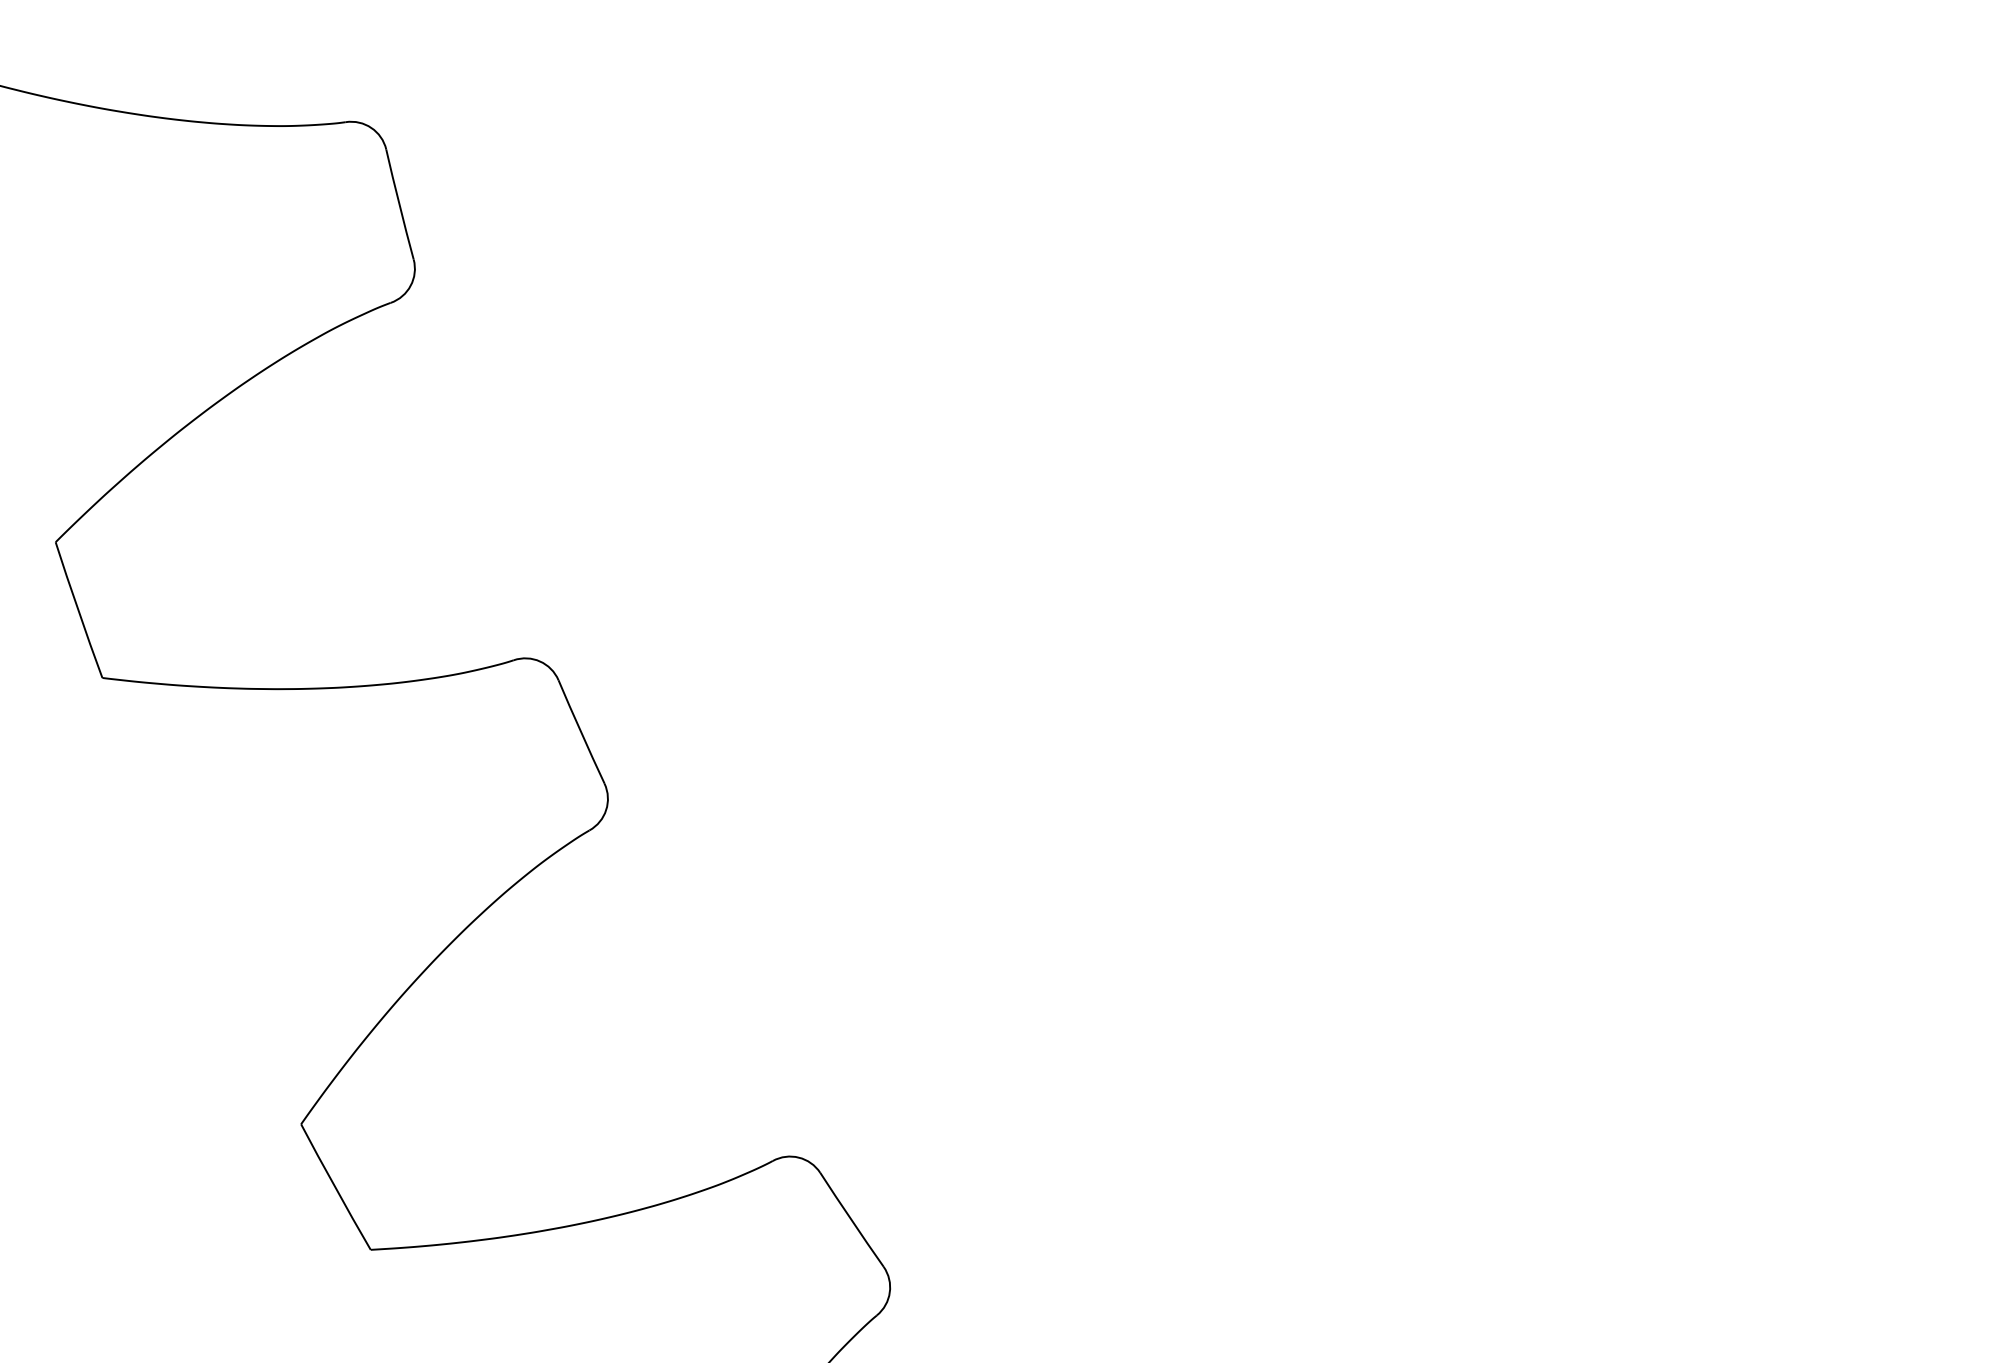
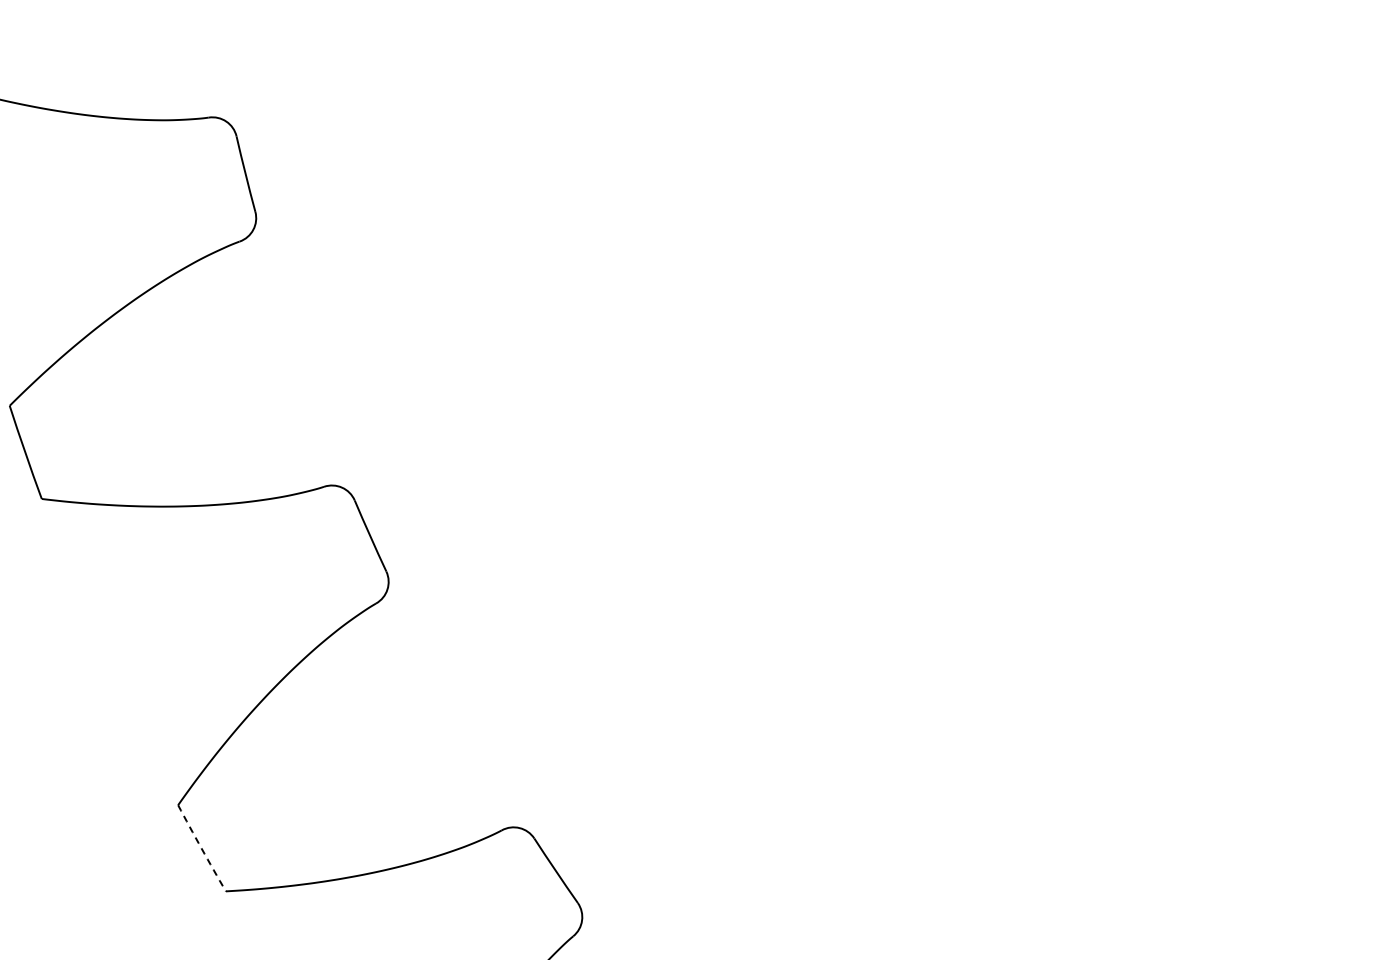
arc: (335, 1187) -> (201, 848), solid -> dashed

